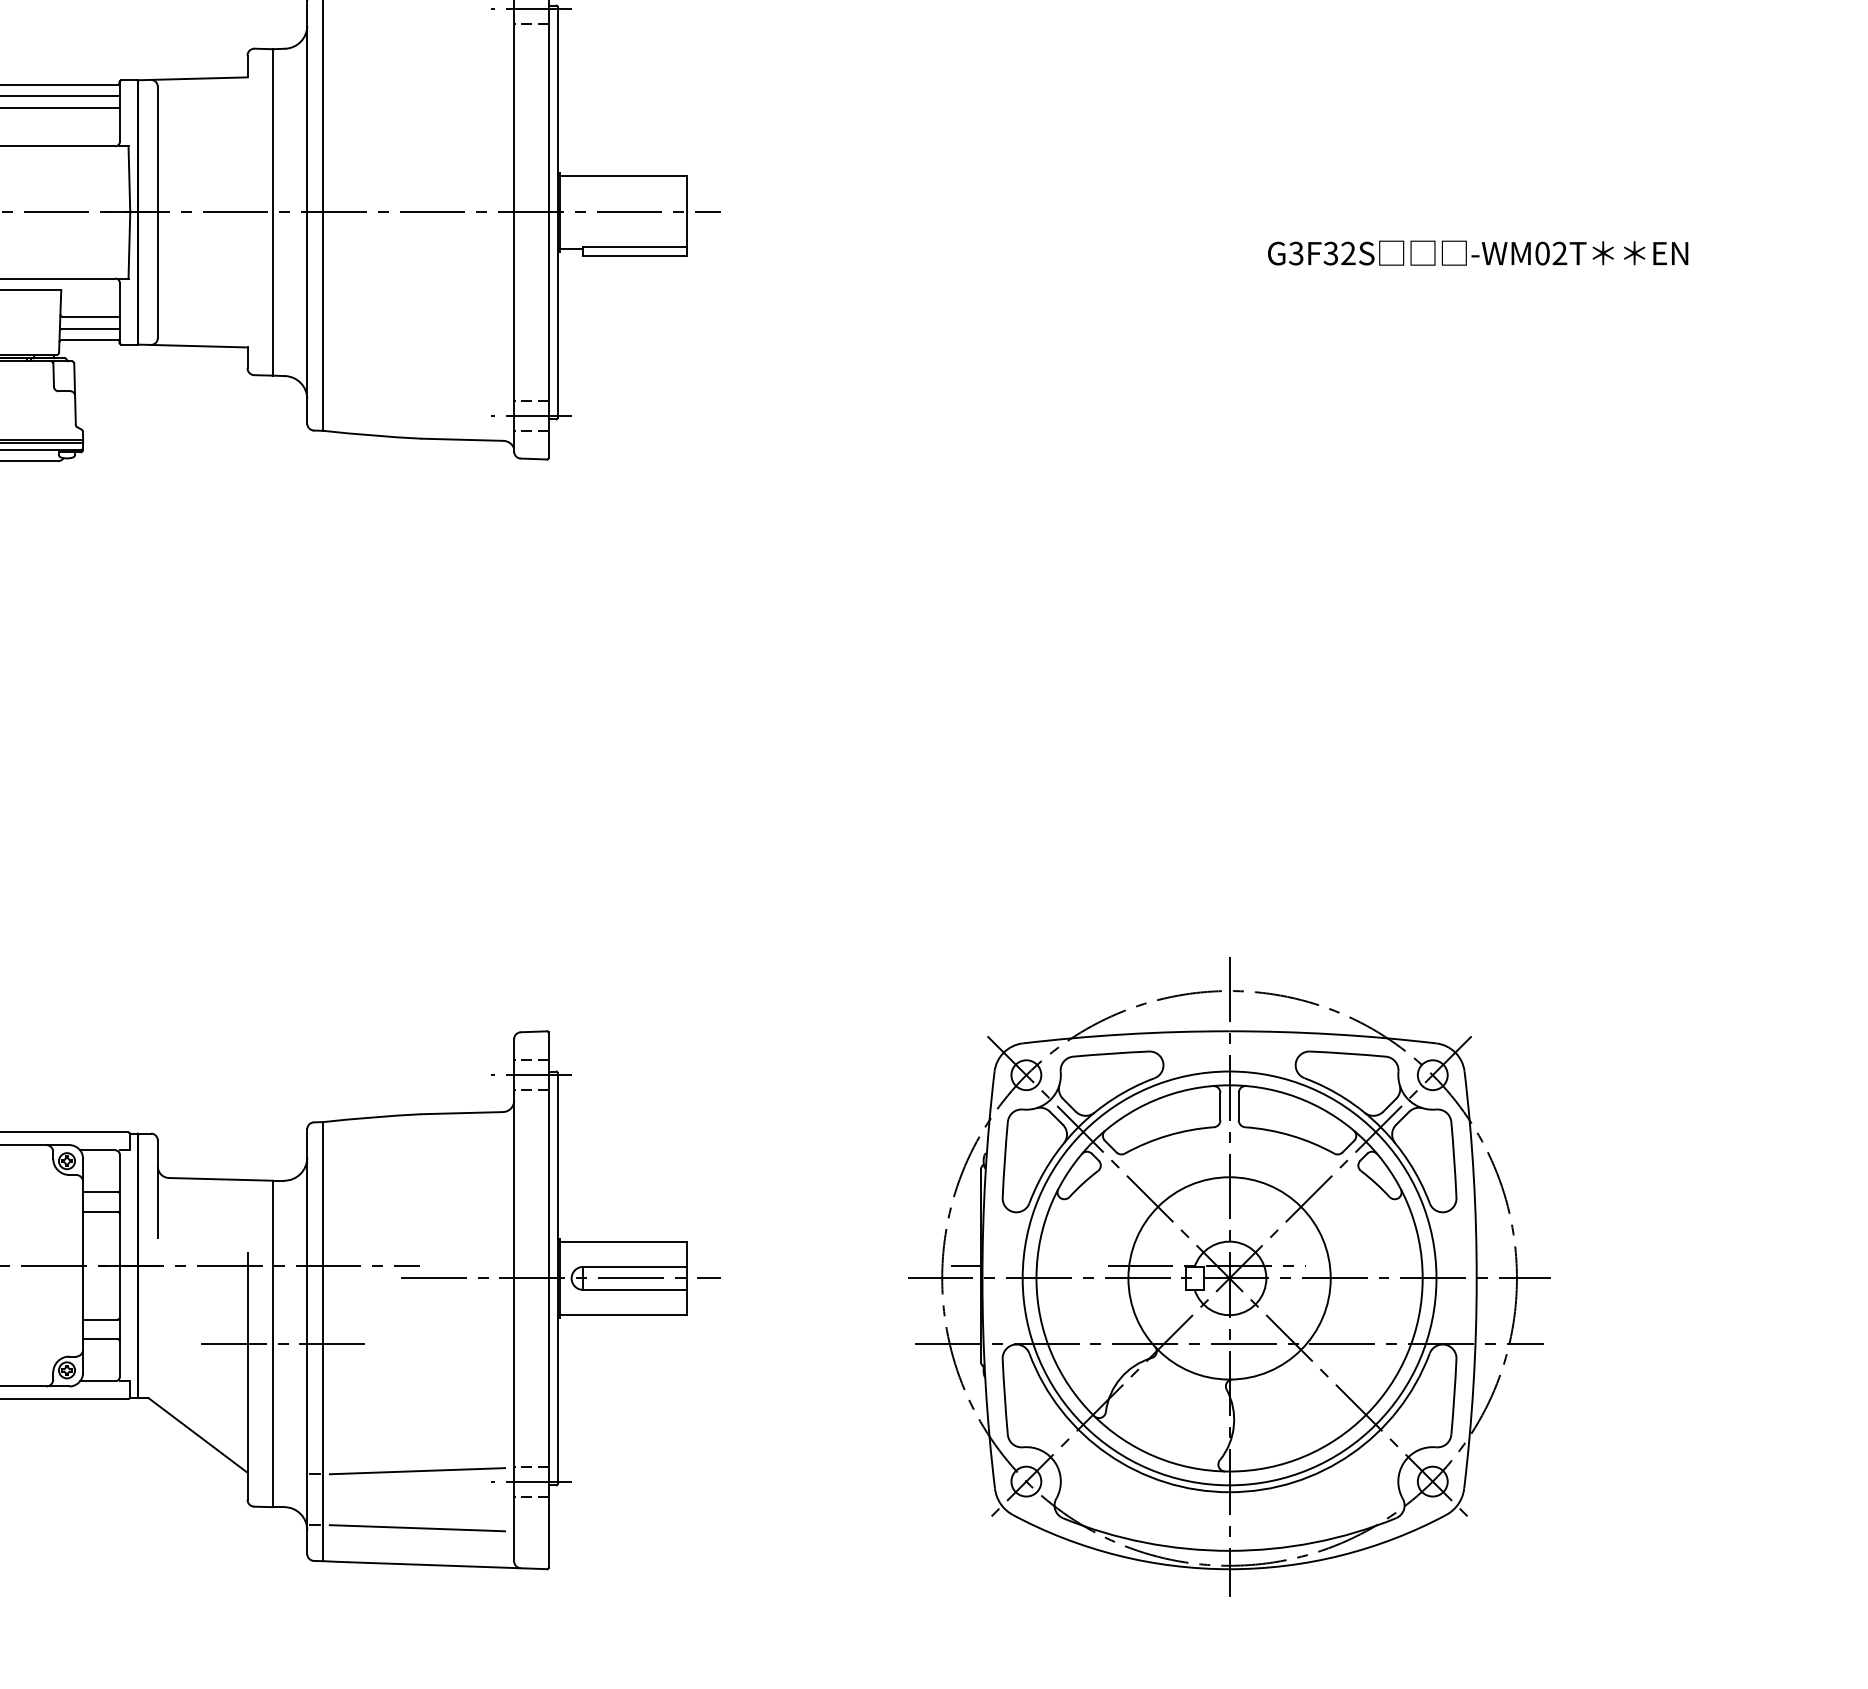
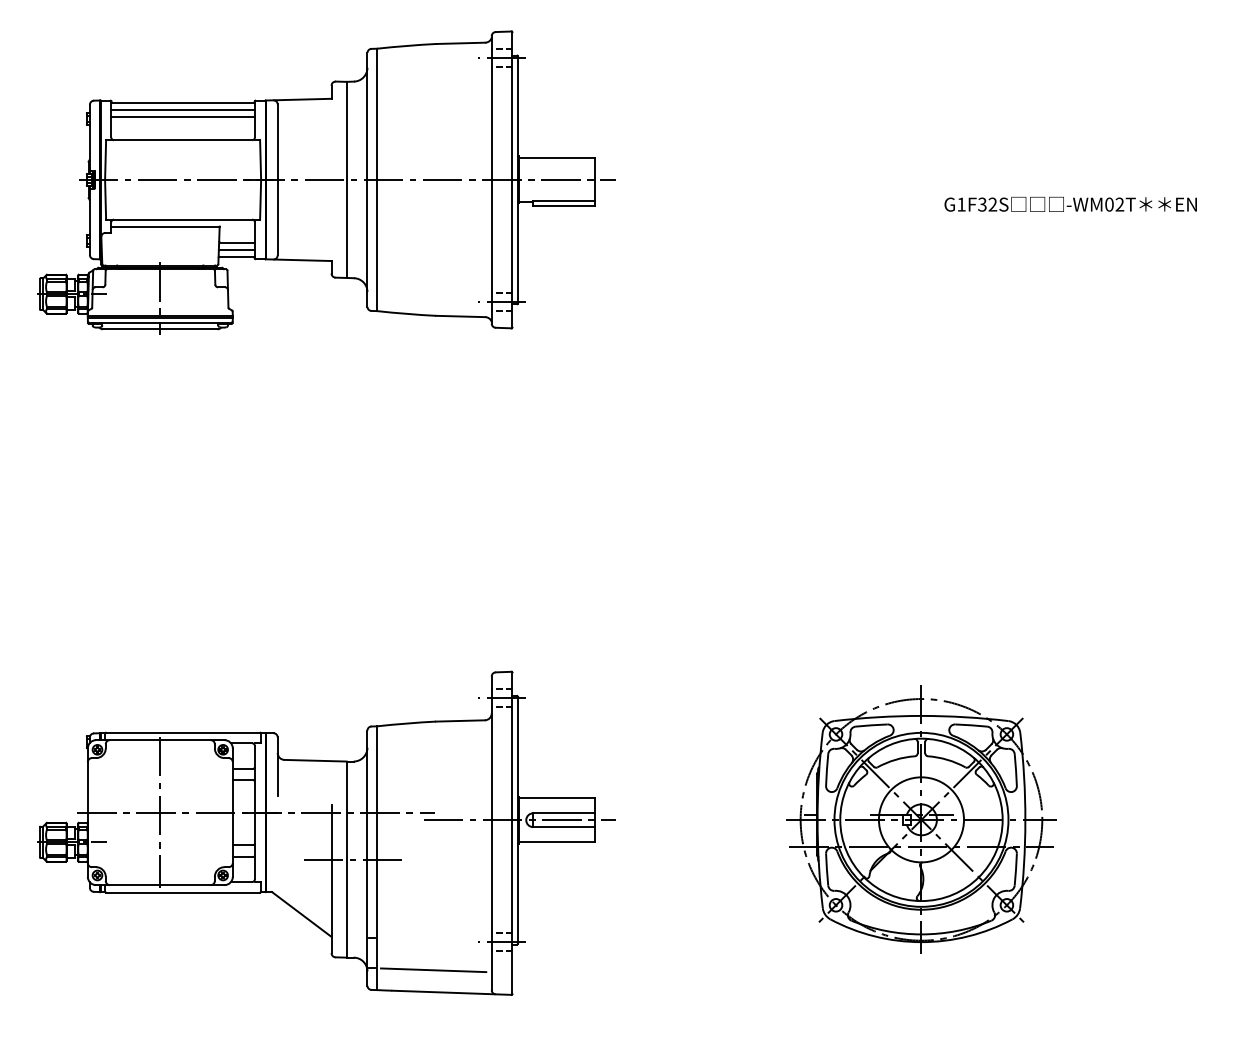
text: (1296, 253) -> (961, 204), G3F32S -> G1F32S
part: (1229, 1275) -> (921, 818), size x0.7
line: (417, 1470) -> (433, 935), removed

